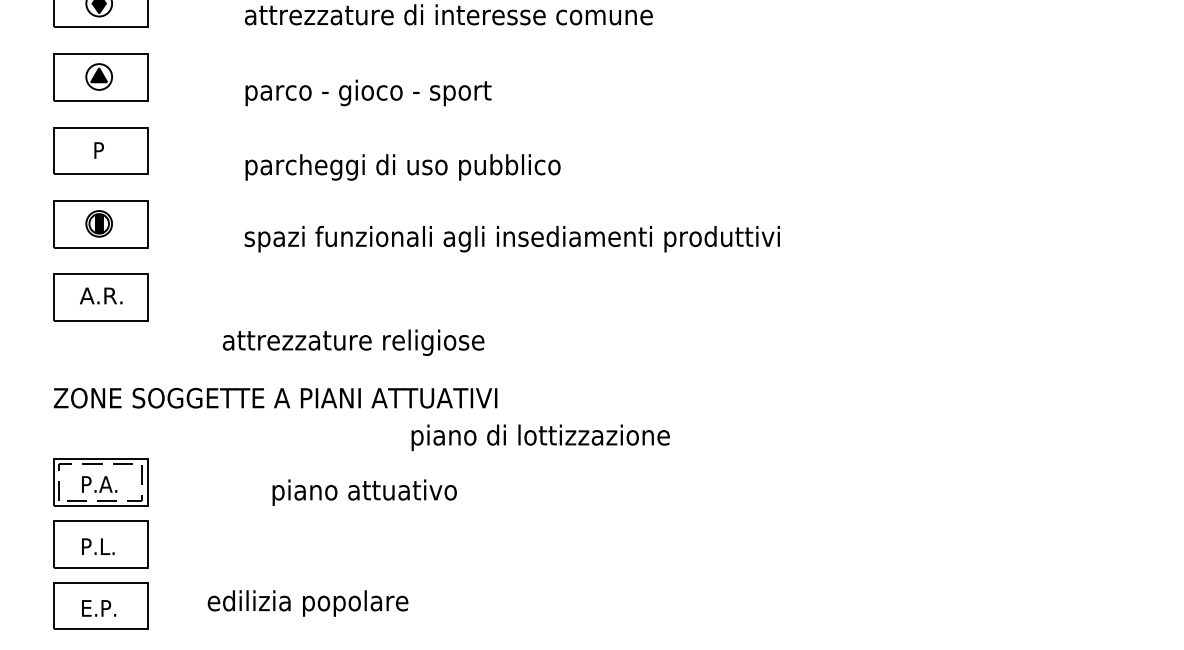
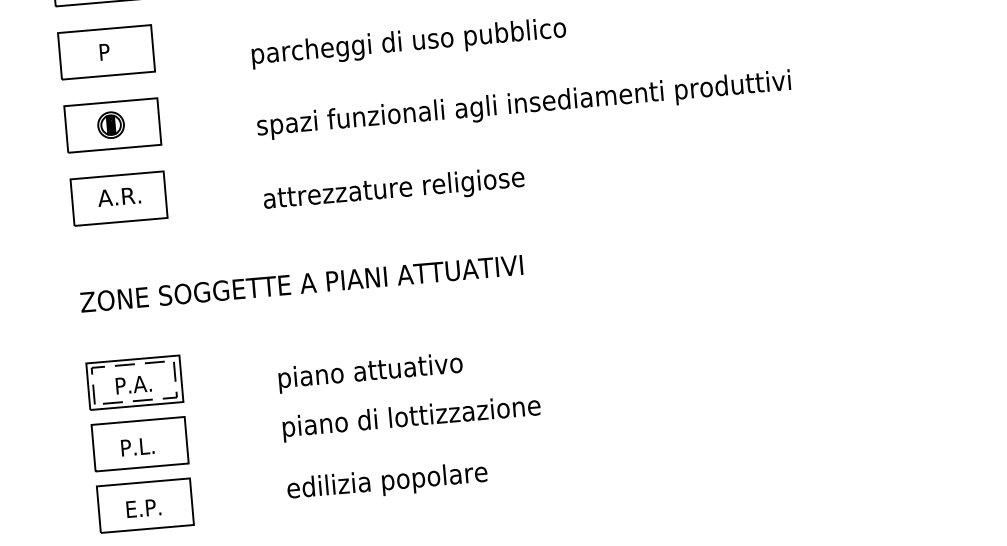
text: (353, 342) -> (393, 189), moved
text: (540, 437) -> (411, 418), moved
text: (364, 492) -> (370, 372), moved
text: (307, 603) -> (386, 482), moved

